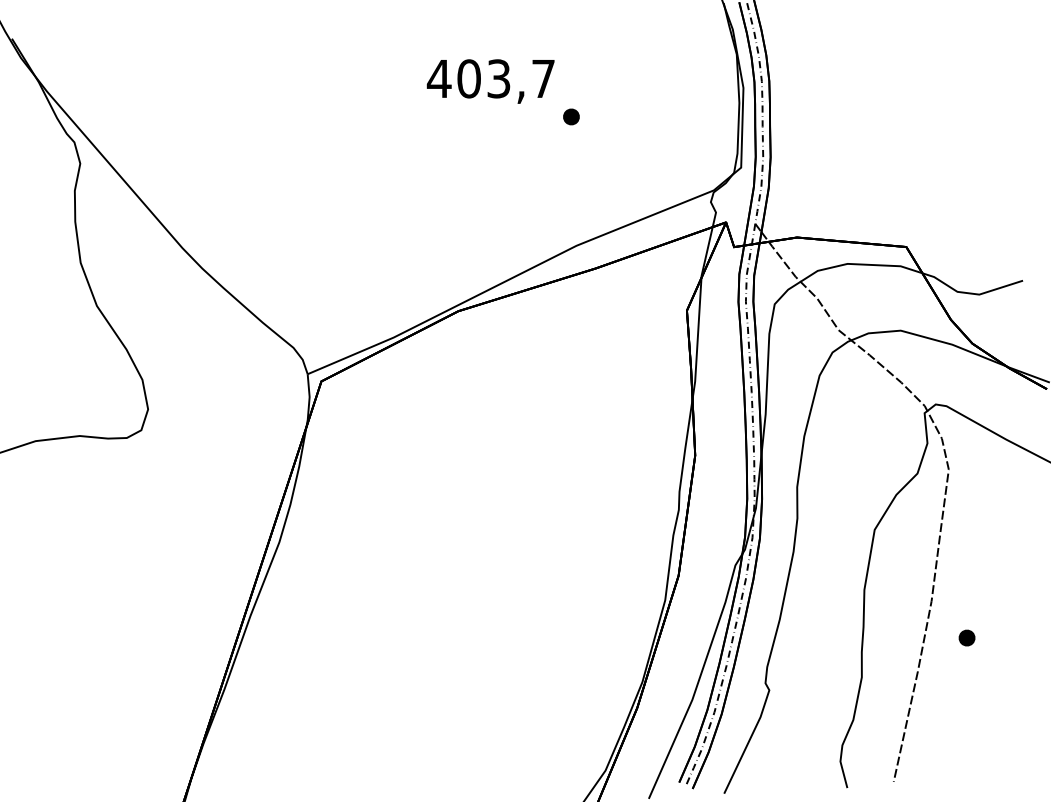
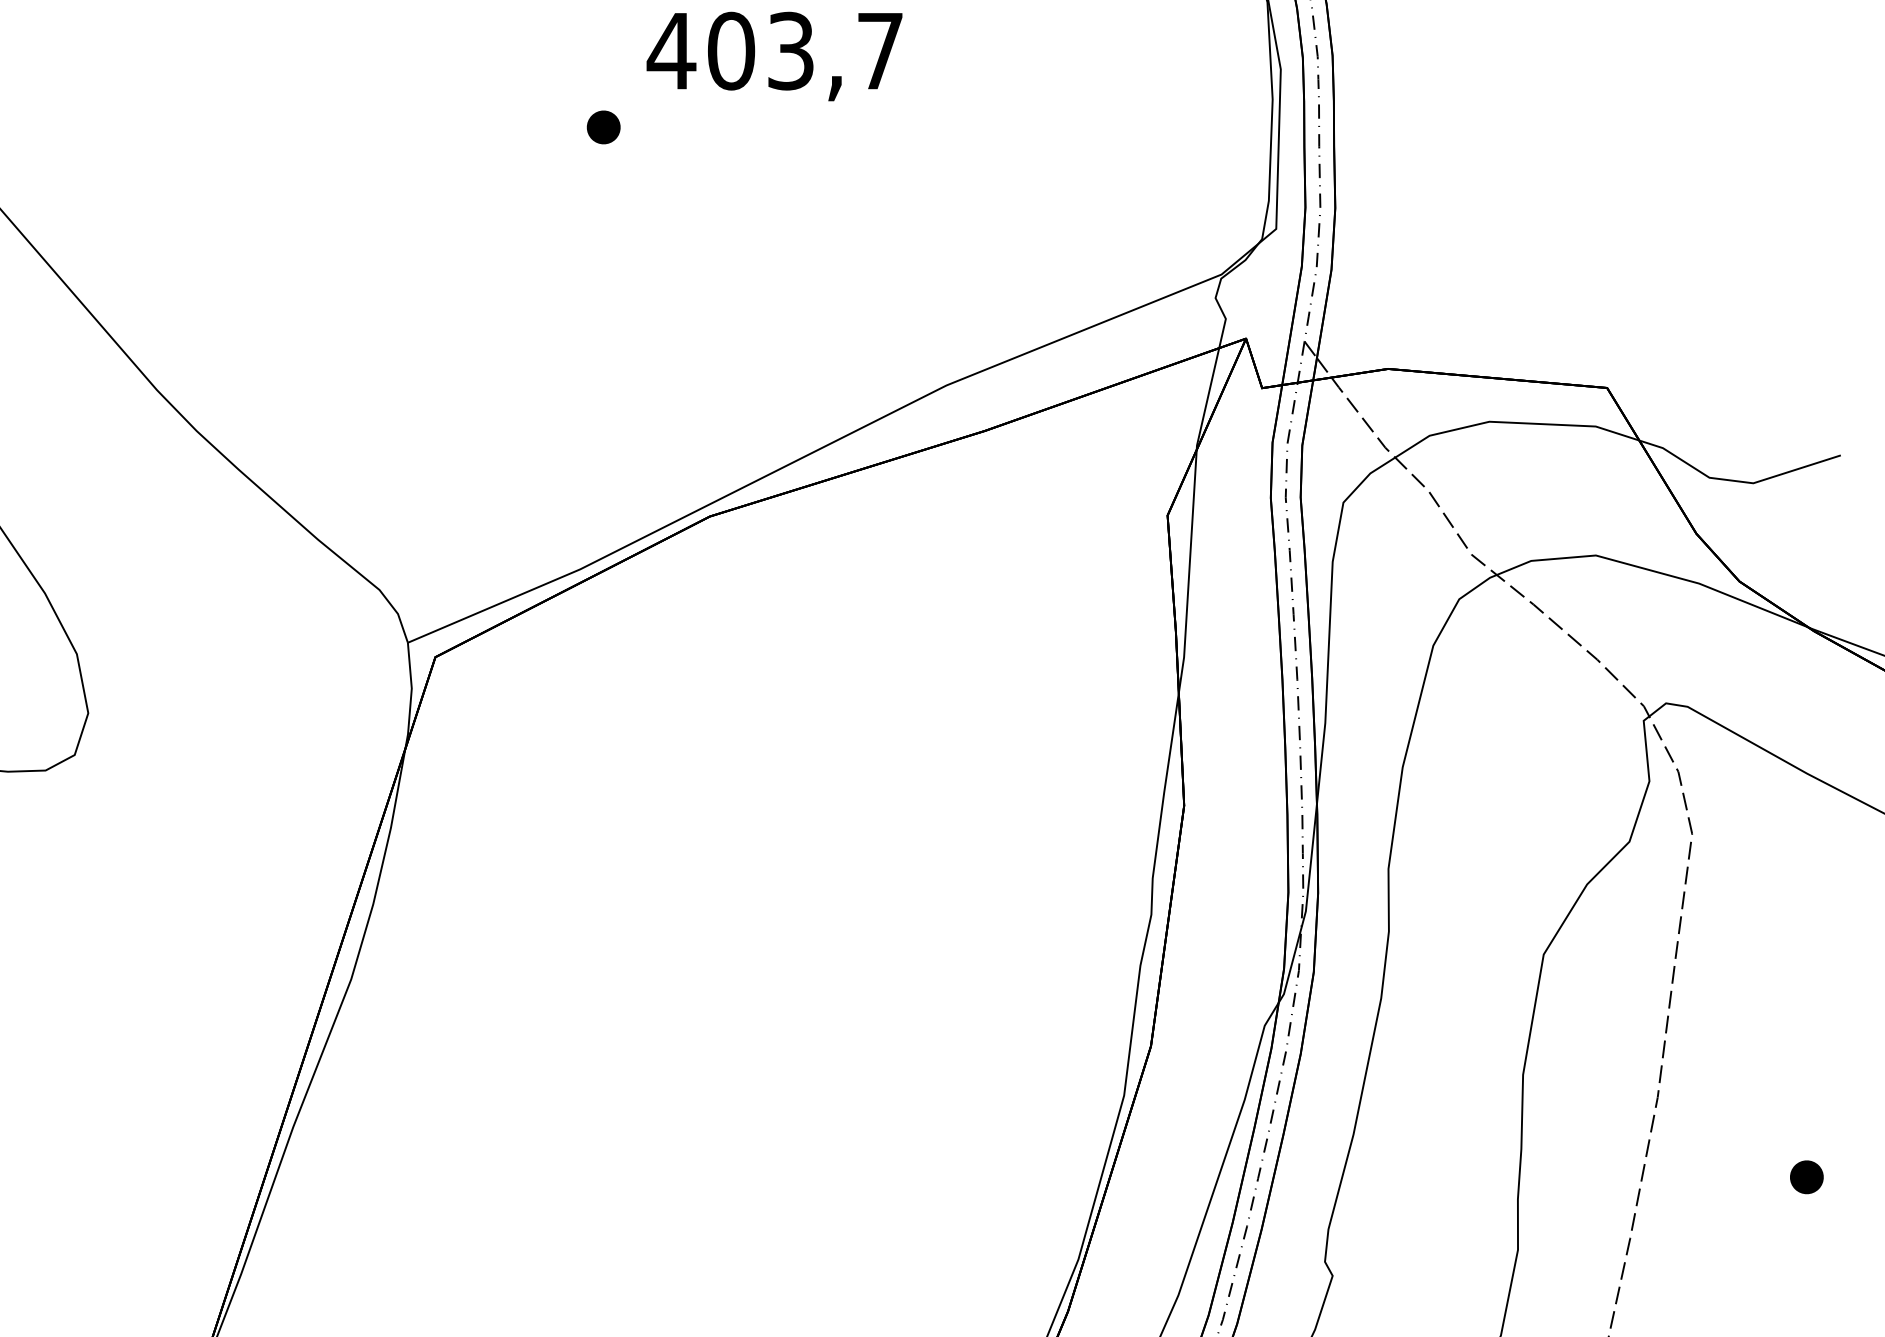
part: (571, 116) -> (603, 126), moved
part: (966, 637) -> (1805, 1176), moved

